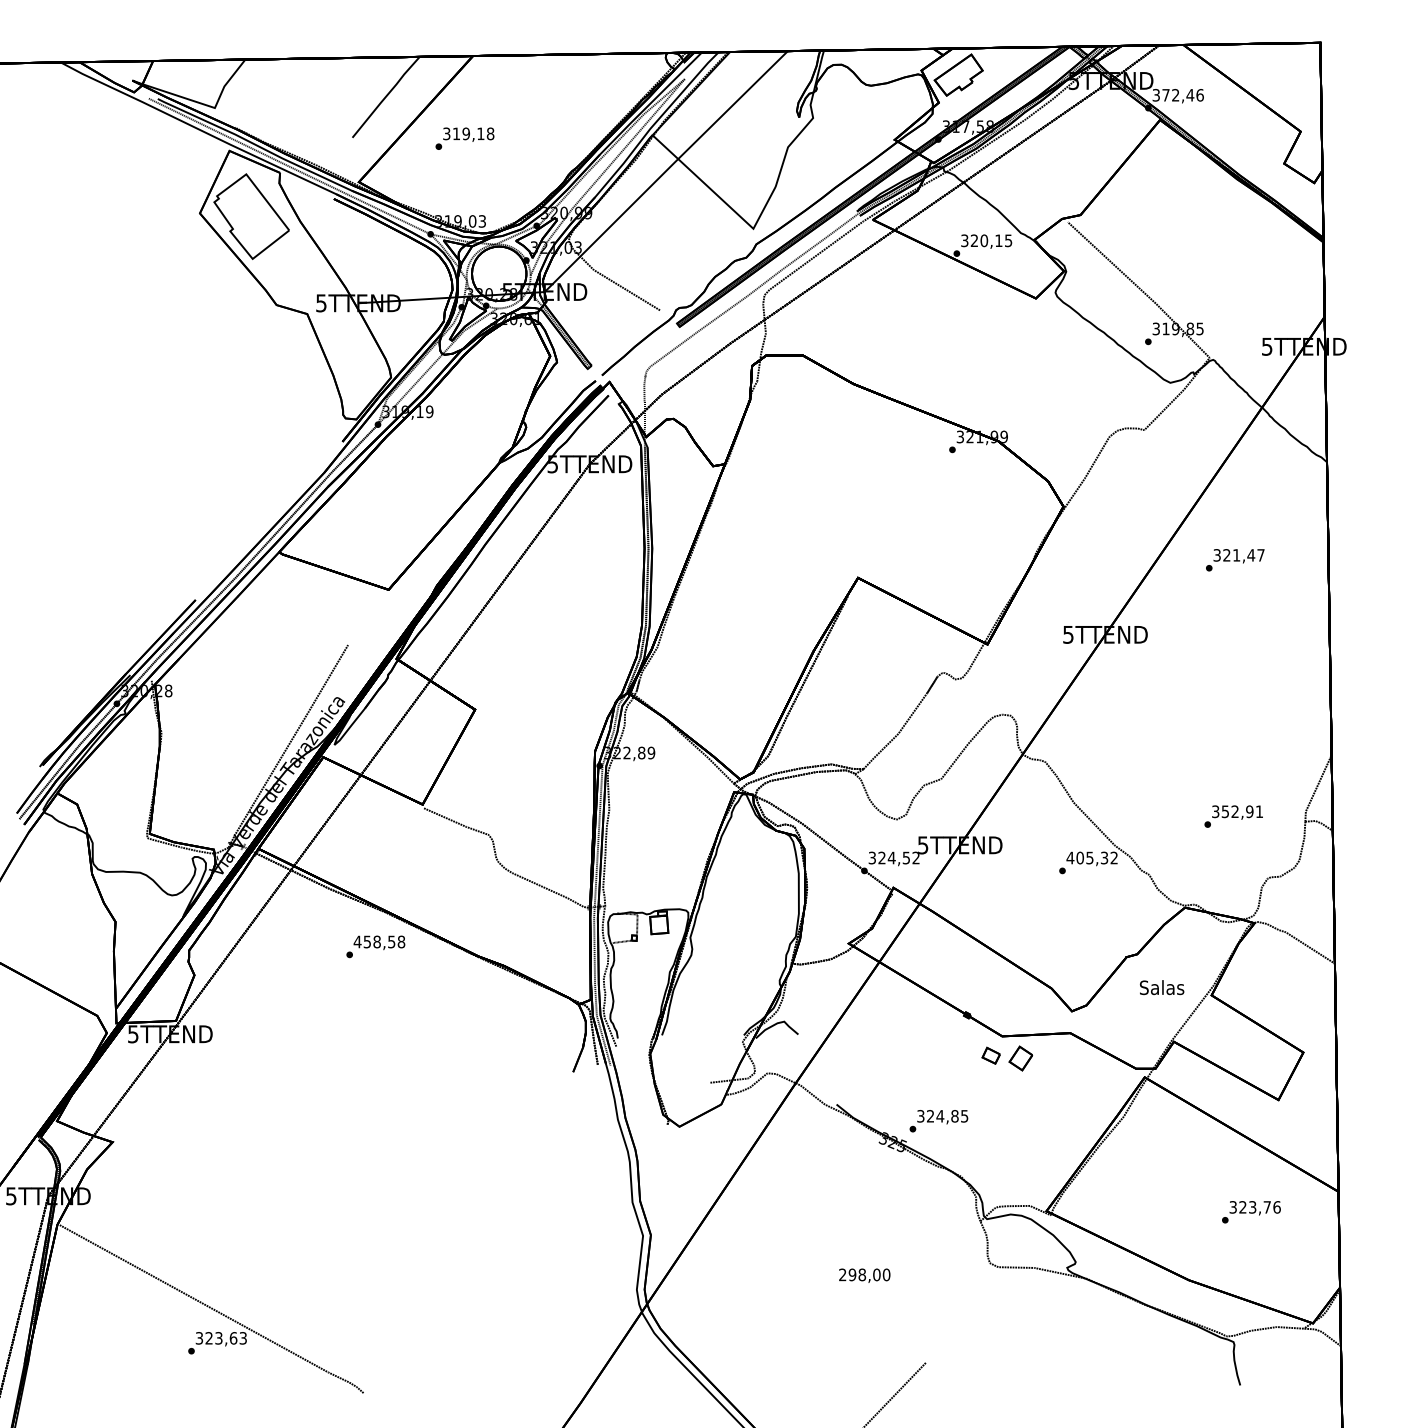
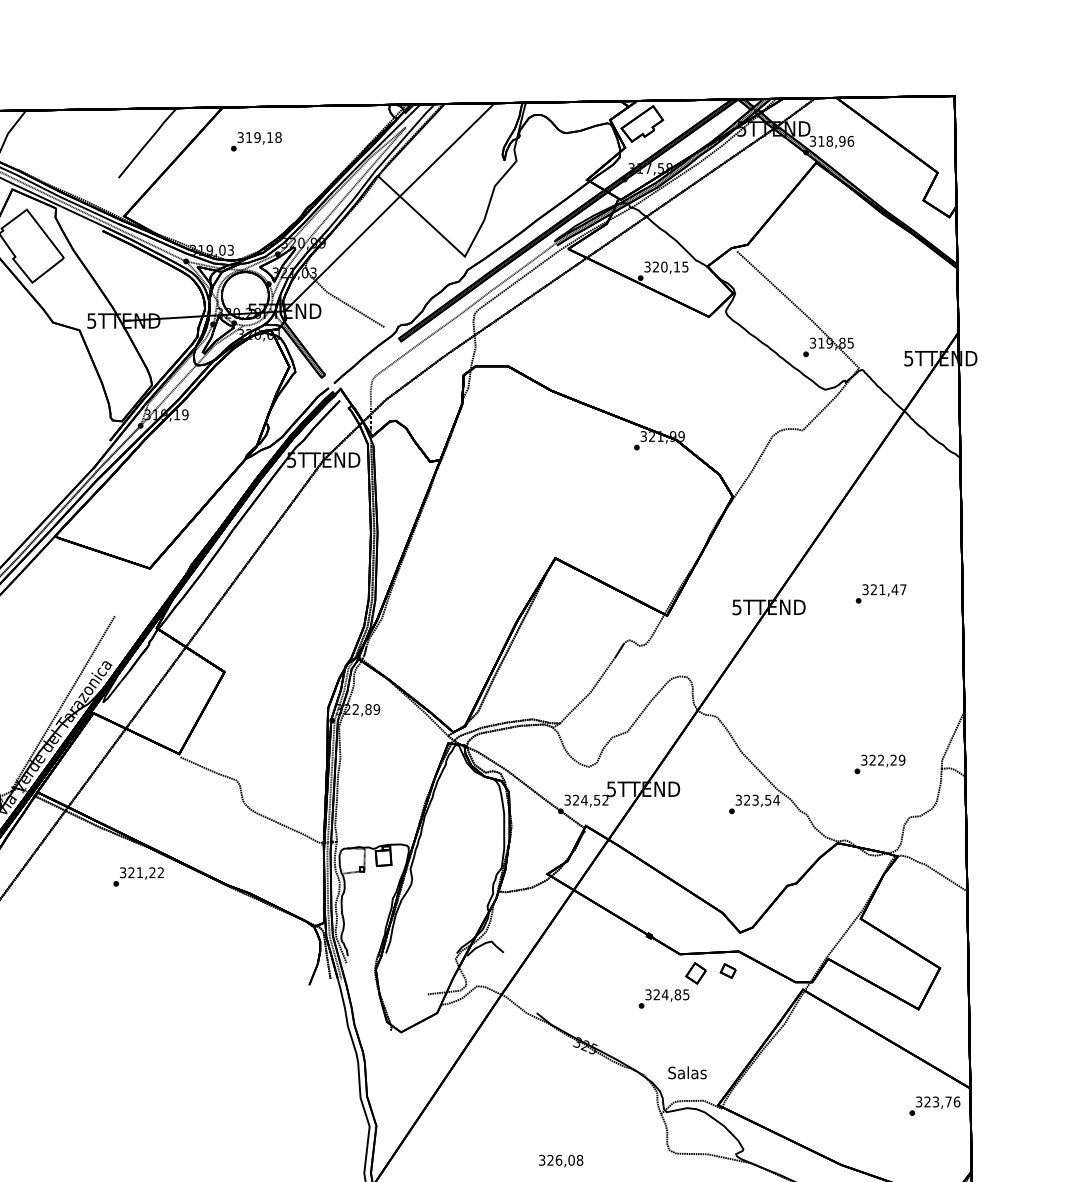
text: (1178, 95) -> (832, 141), 372,46 -> 318,96
text: (464, 138) -> (255, 141), moved
text: (1235, 560) -> (881, 594), moved
text: (1242, 811) -> (887, 760), 352,91 -> 322,29
text: (1092, 857) -> (757, 799), 405,32 -> 323,54
text: (379, 941) -> (141, 872), 458,58 -> 321,22
text: (1162, 987) -> (687, 1072), moved
part: (990, 1055) -> (727, 970), moved
text: (938, 1121) -> (663, 999), moved
text: (1251, 1212) -> (934, 1106), moved
text: (864, 1274) -> (560, 1159), 298,00 -> 326,08

